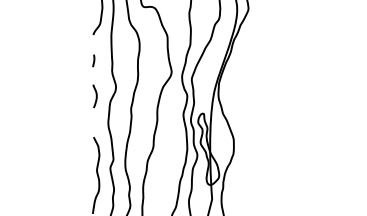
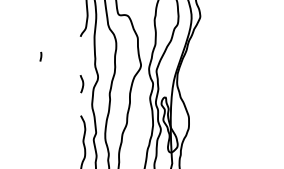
line: (93, 60) -> (40, 56), moved

